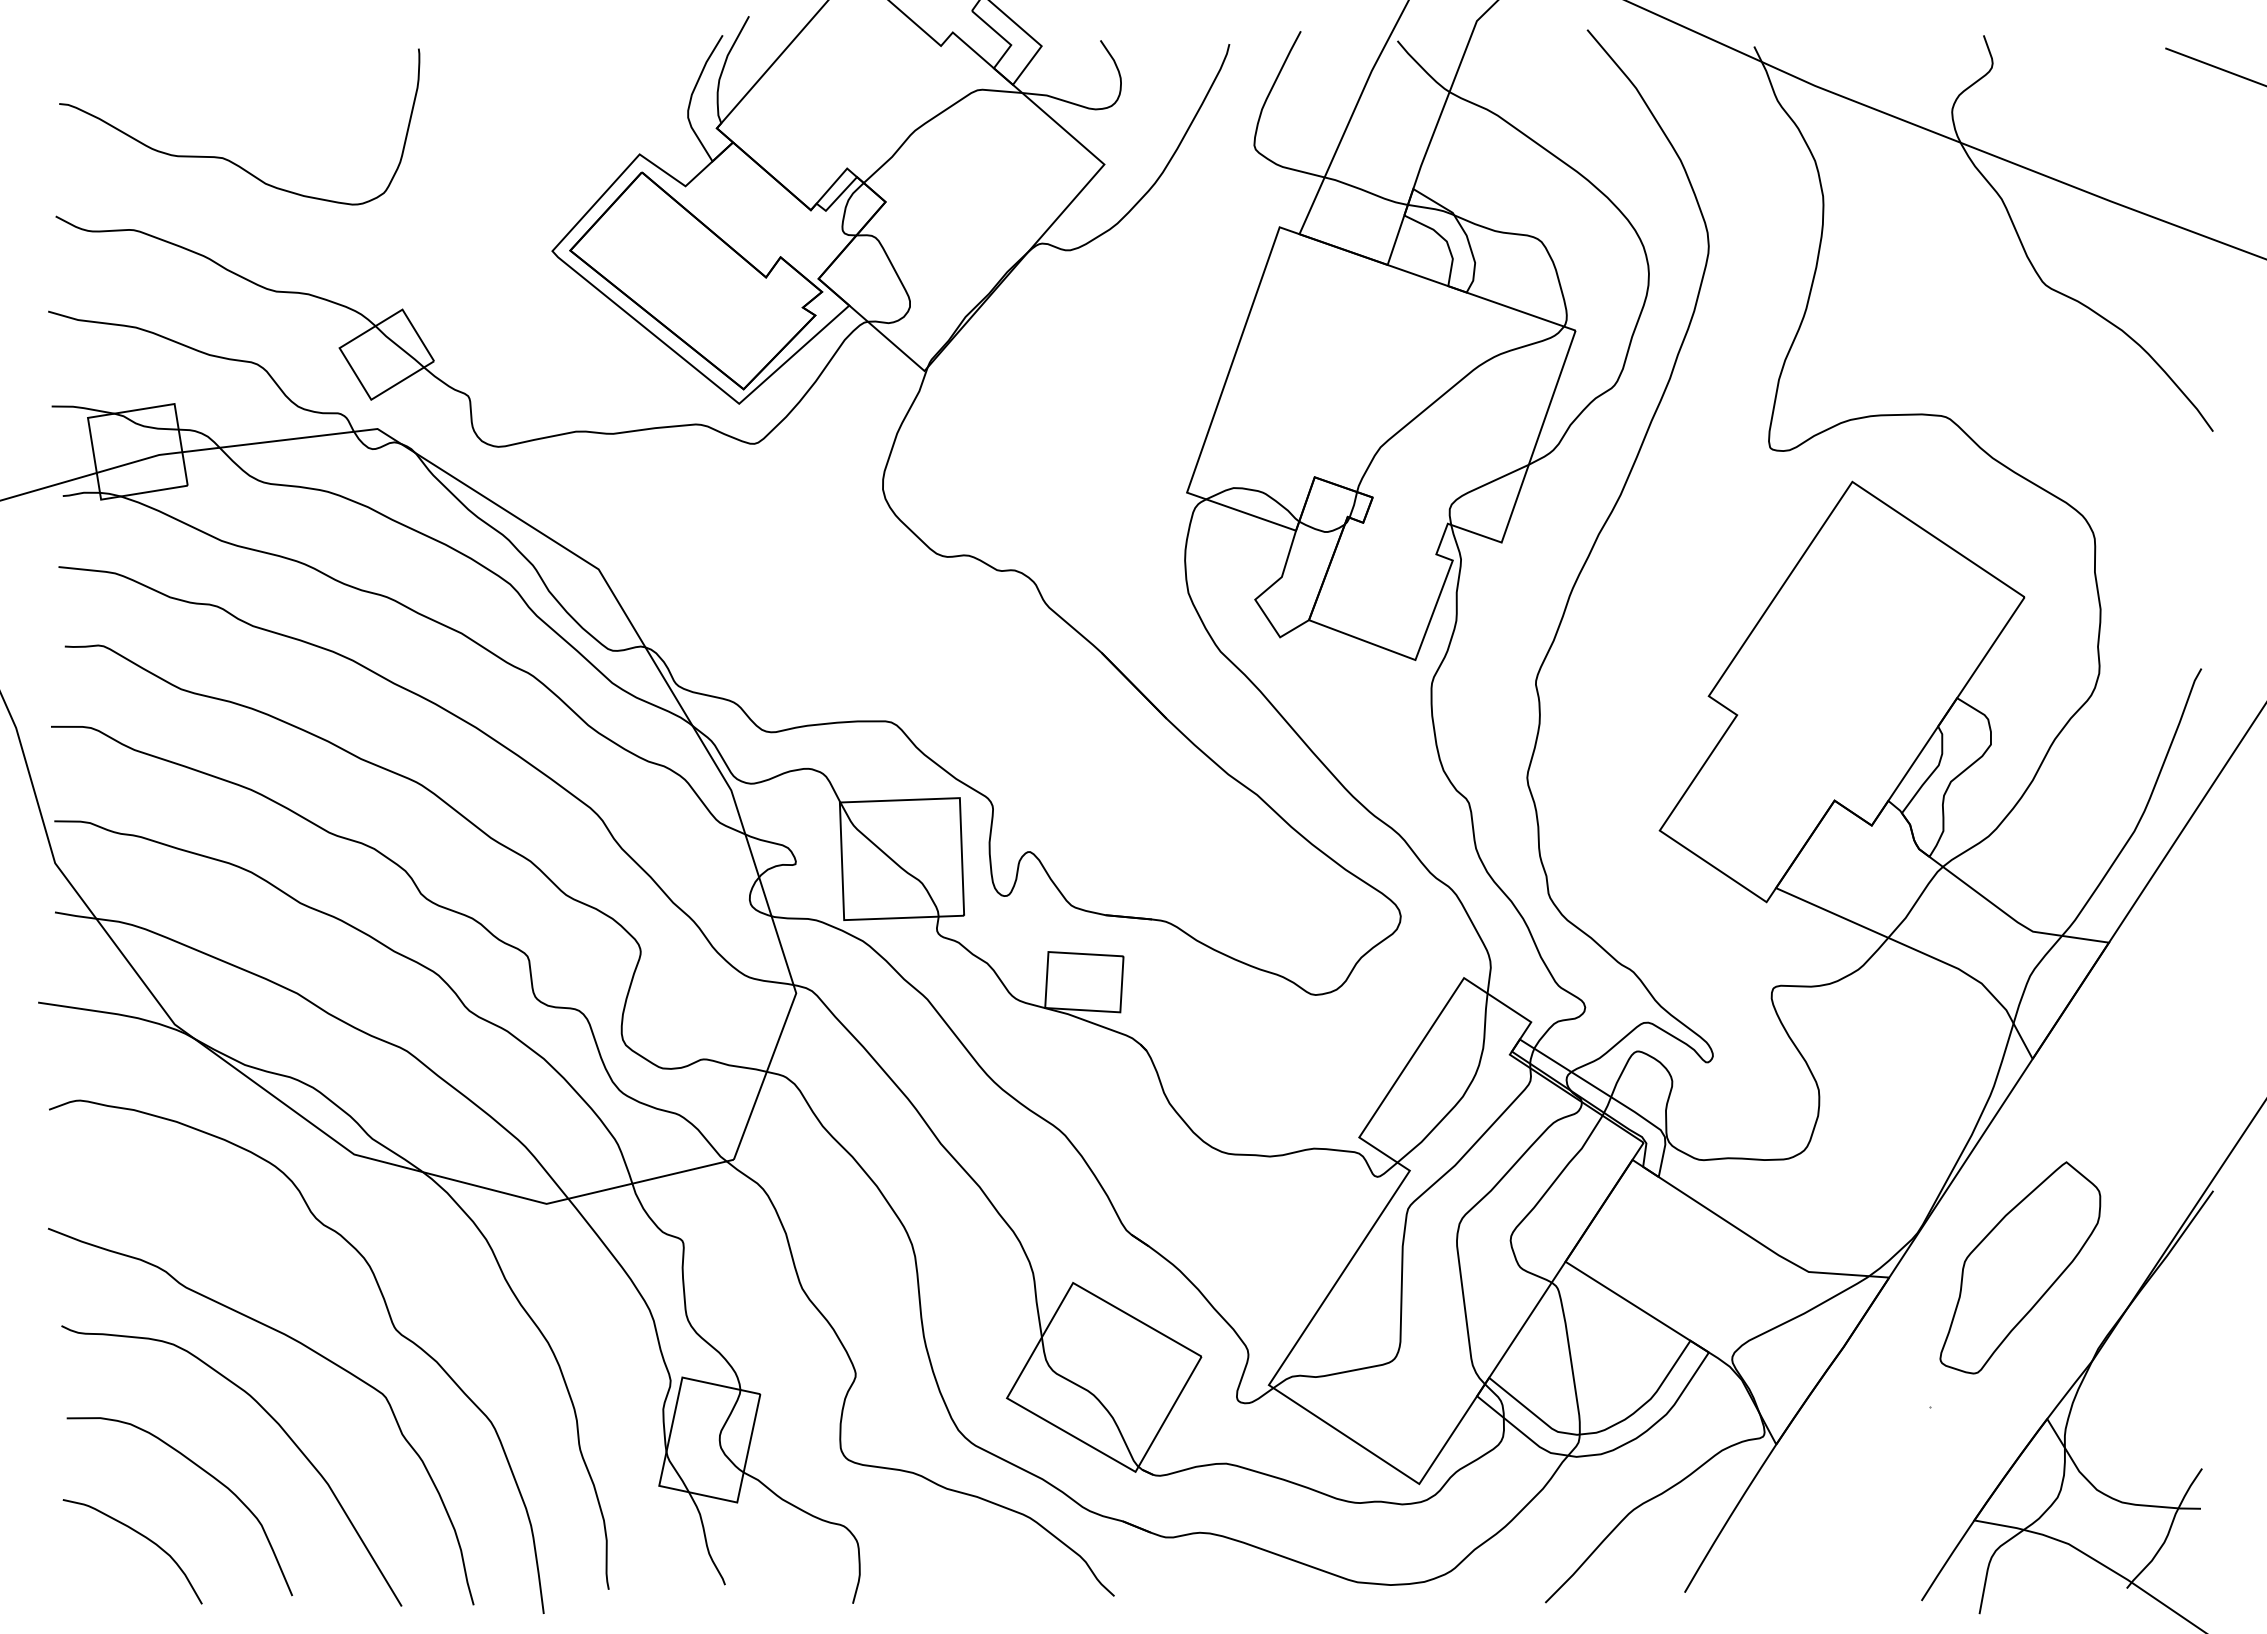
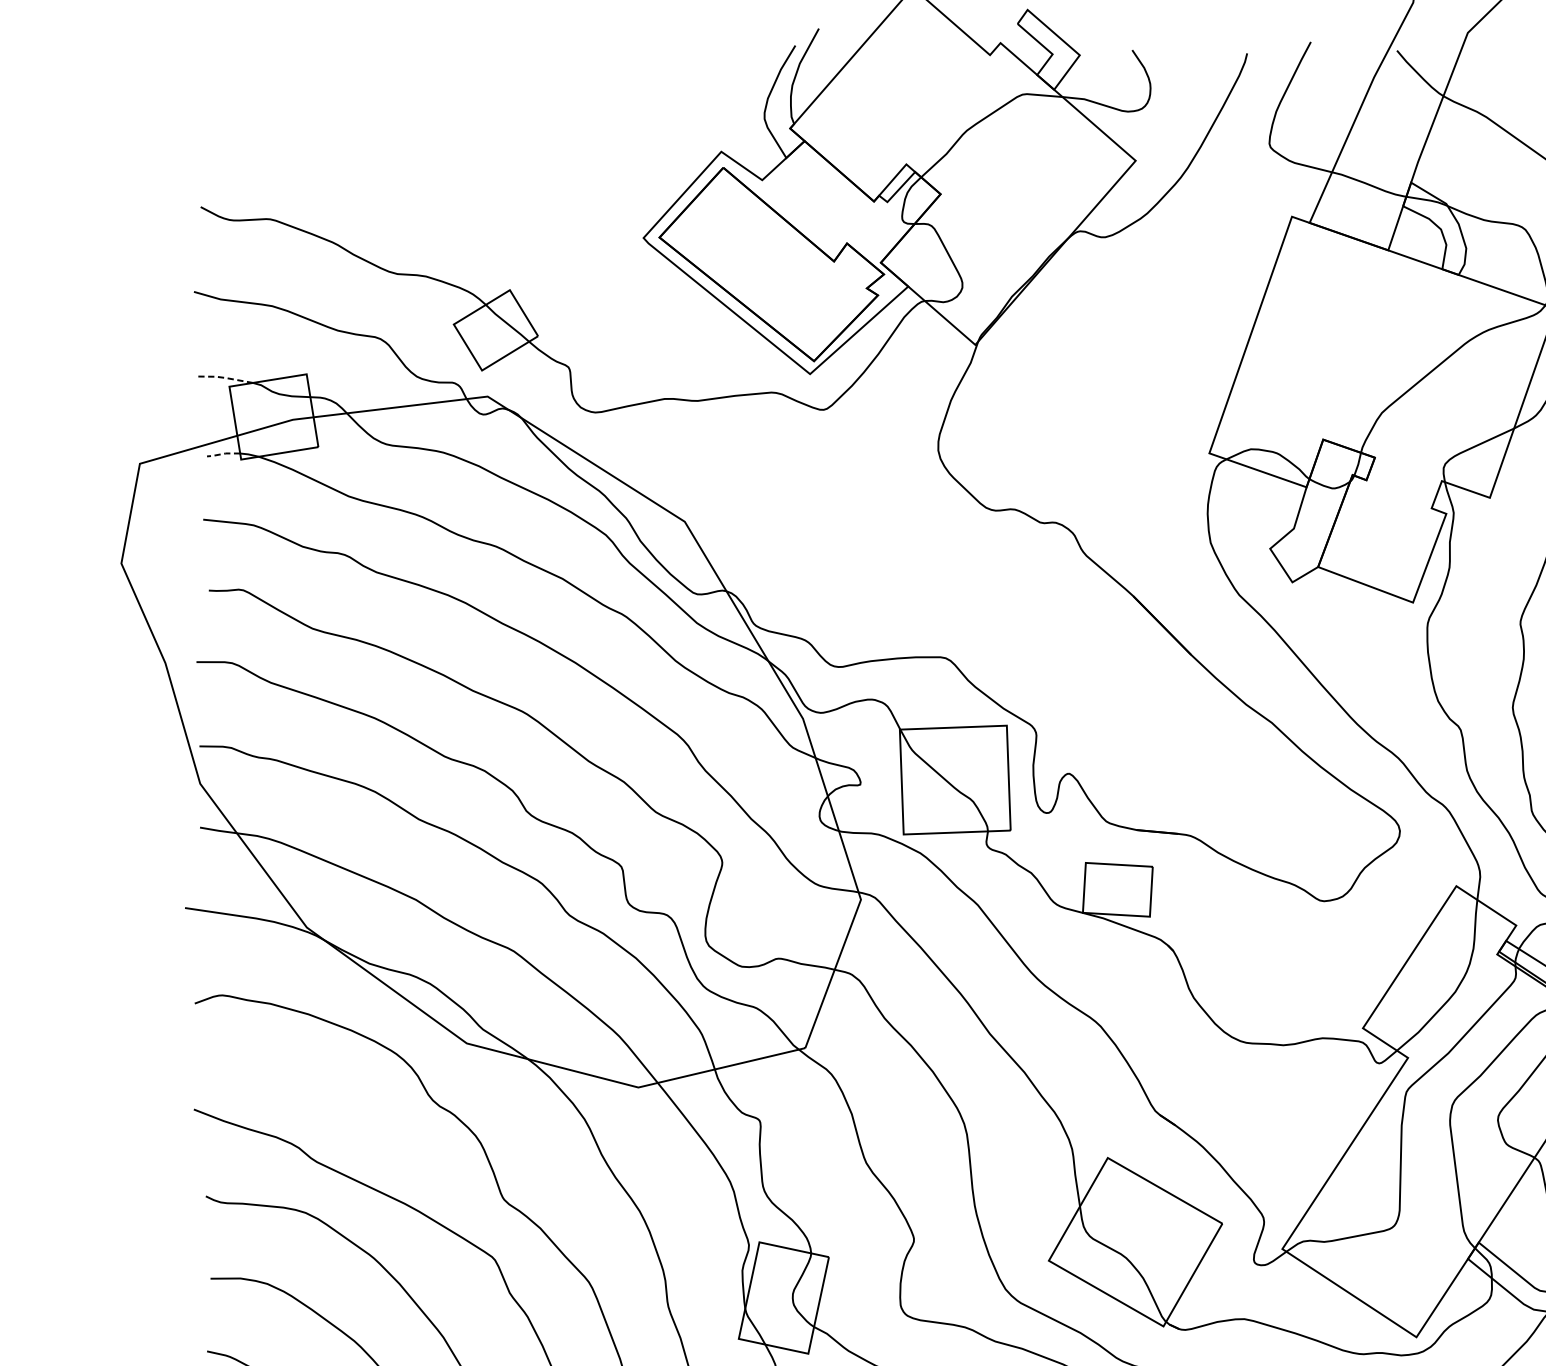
curve: (224, 157) -> (351, 154), removed
line: (82, 408) -> (224, 378), solid -> dashed
line: (81, 493) -> (223, 454), solid -> dashed

